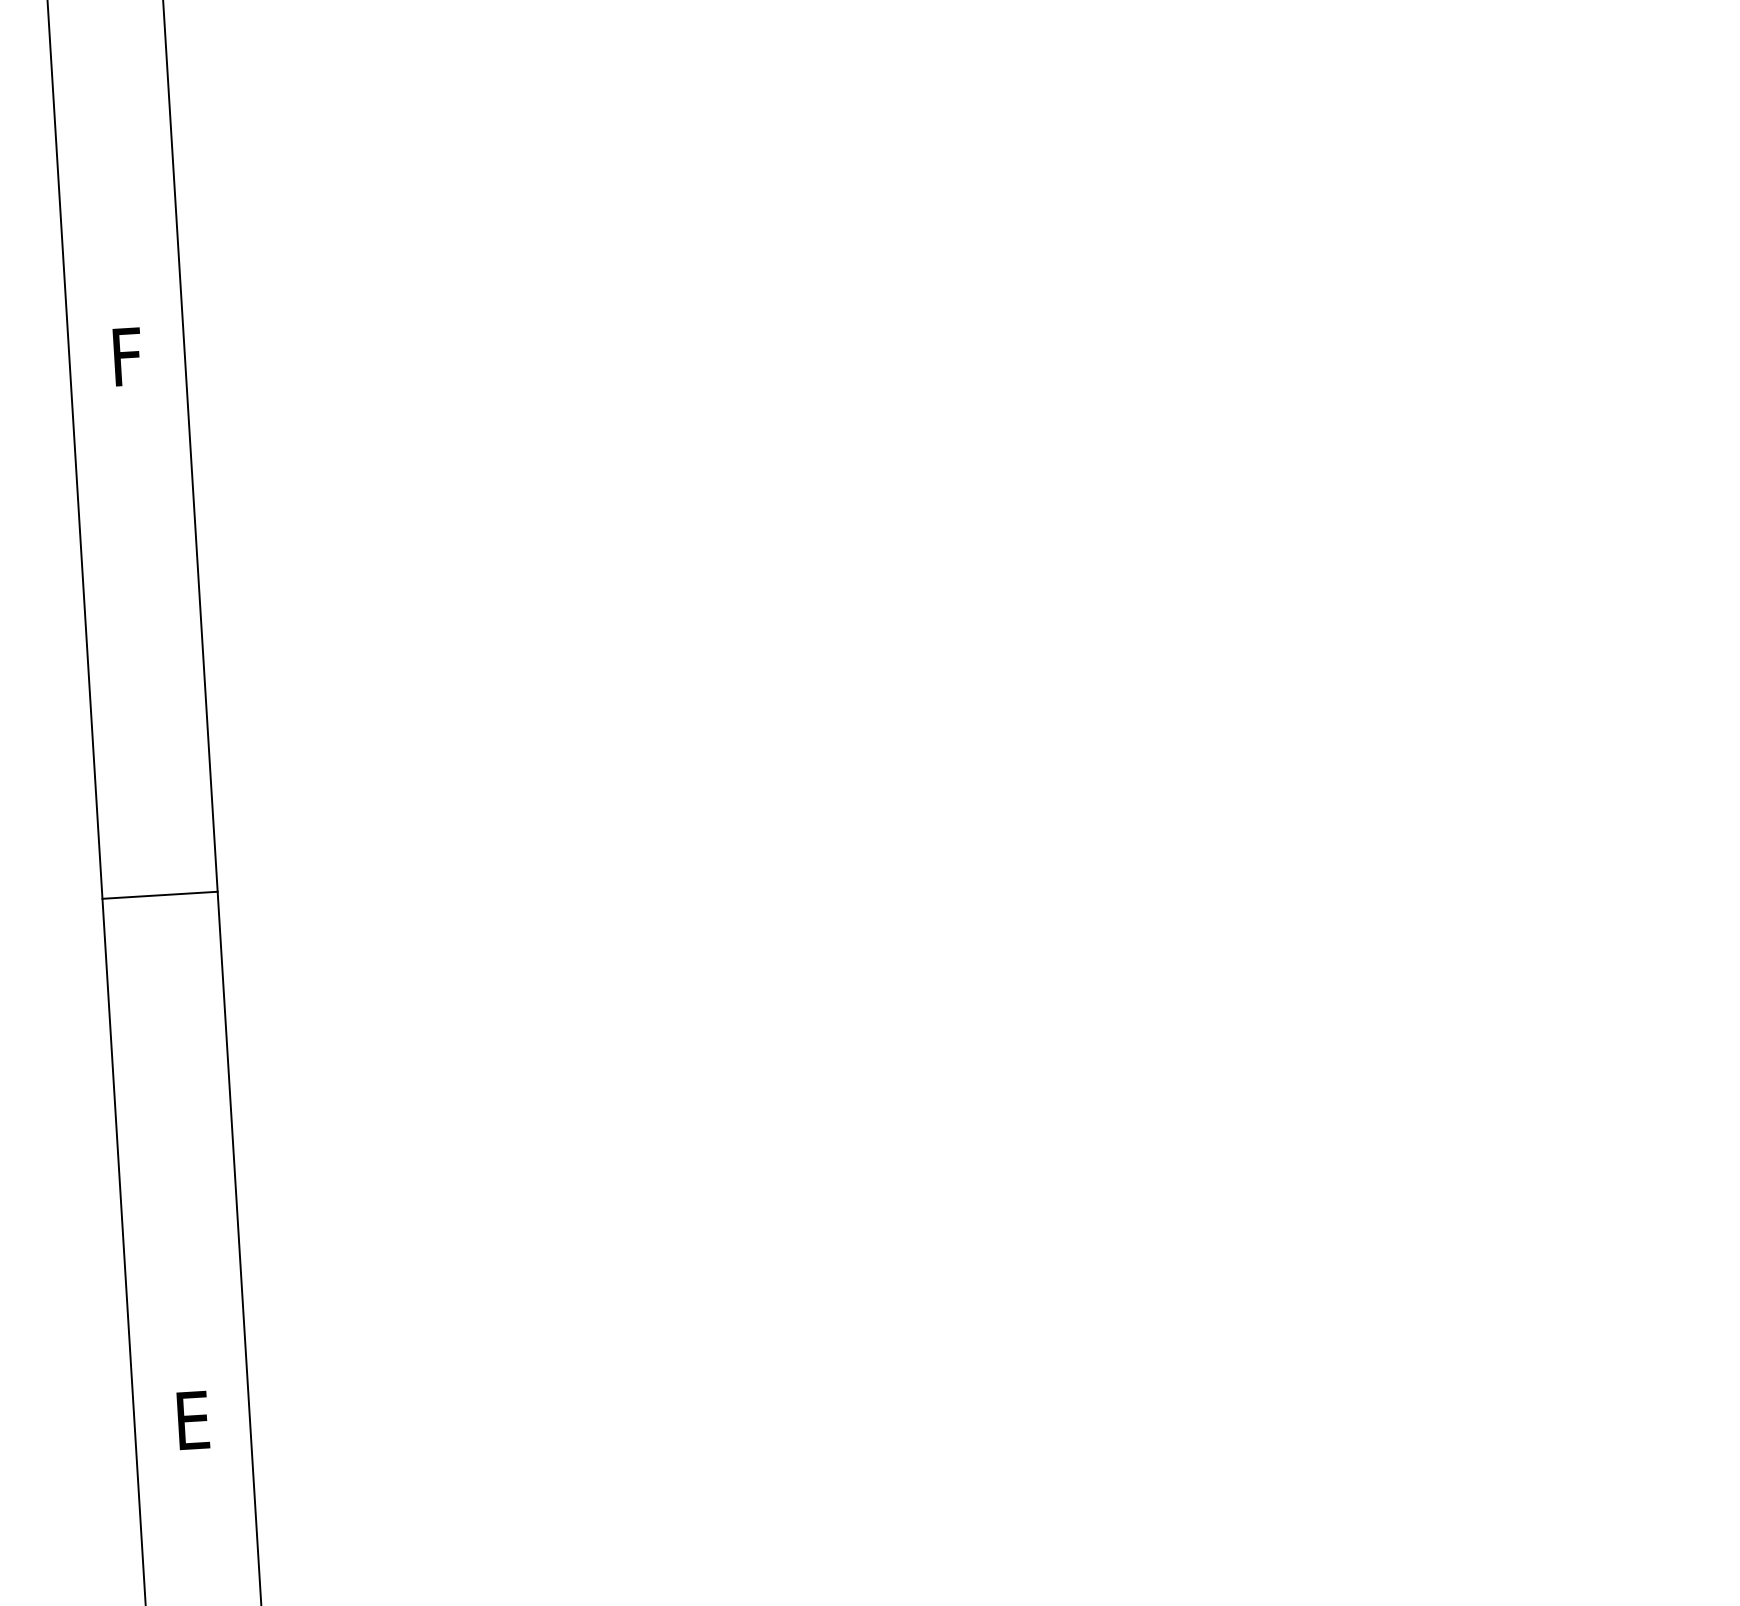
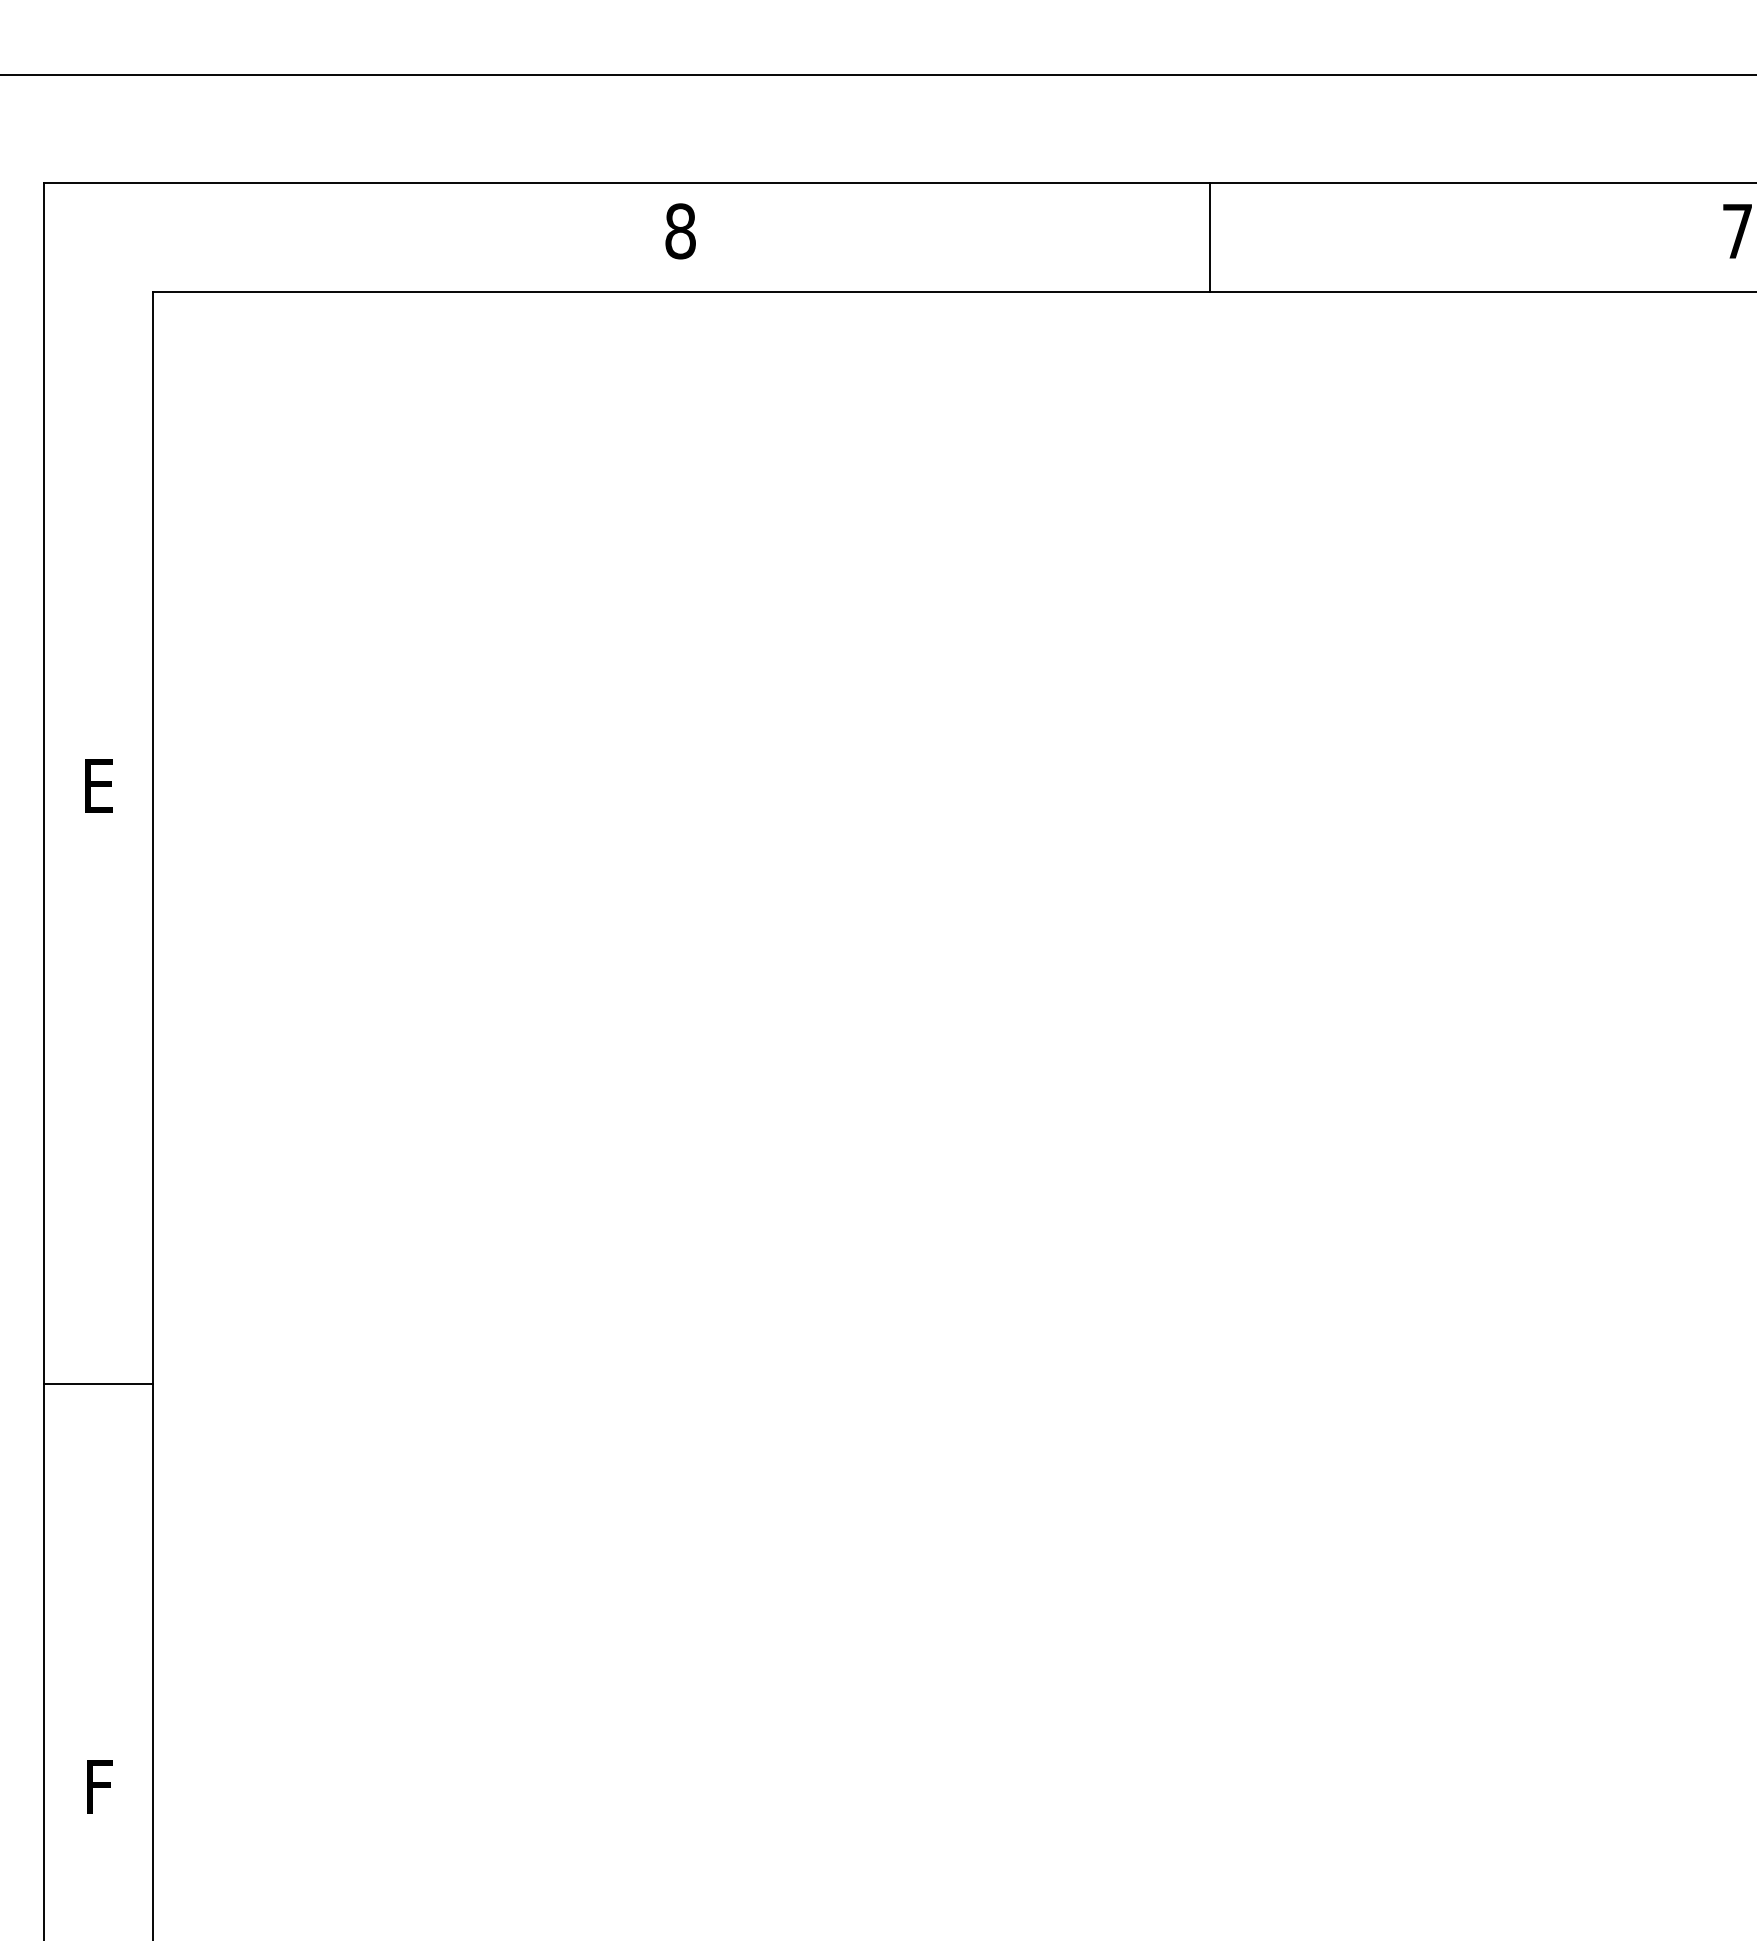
text: (127, 356) -> (98, 785), F -> E
line: (159, 895) -> (98, 1383), moved
text: (193, 1419) -> (99, 1786), E -> F

